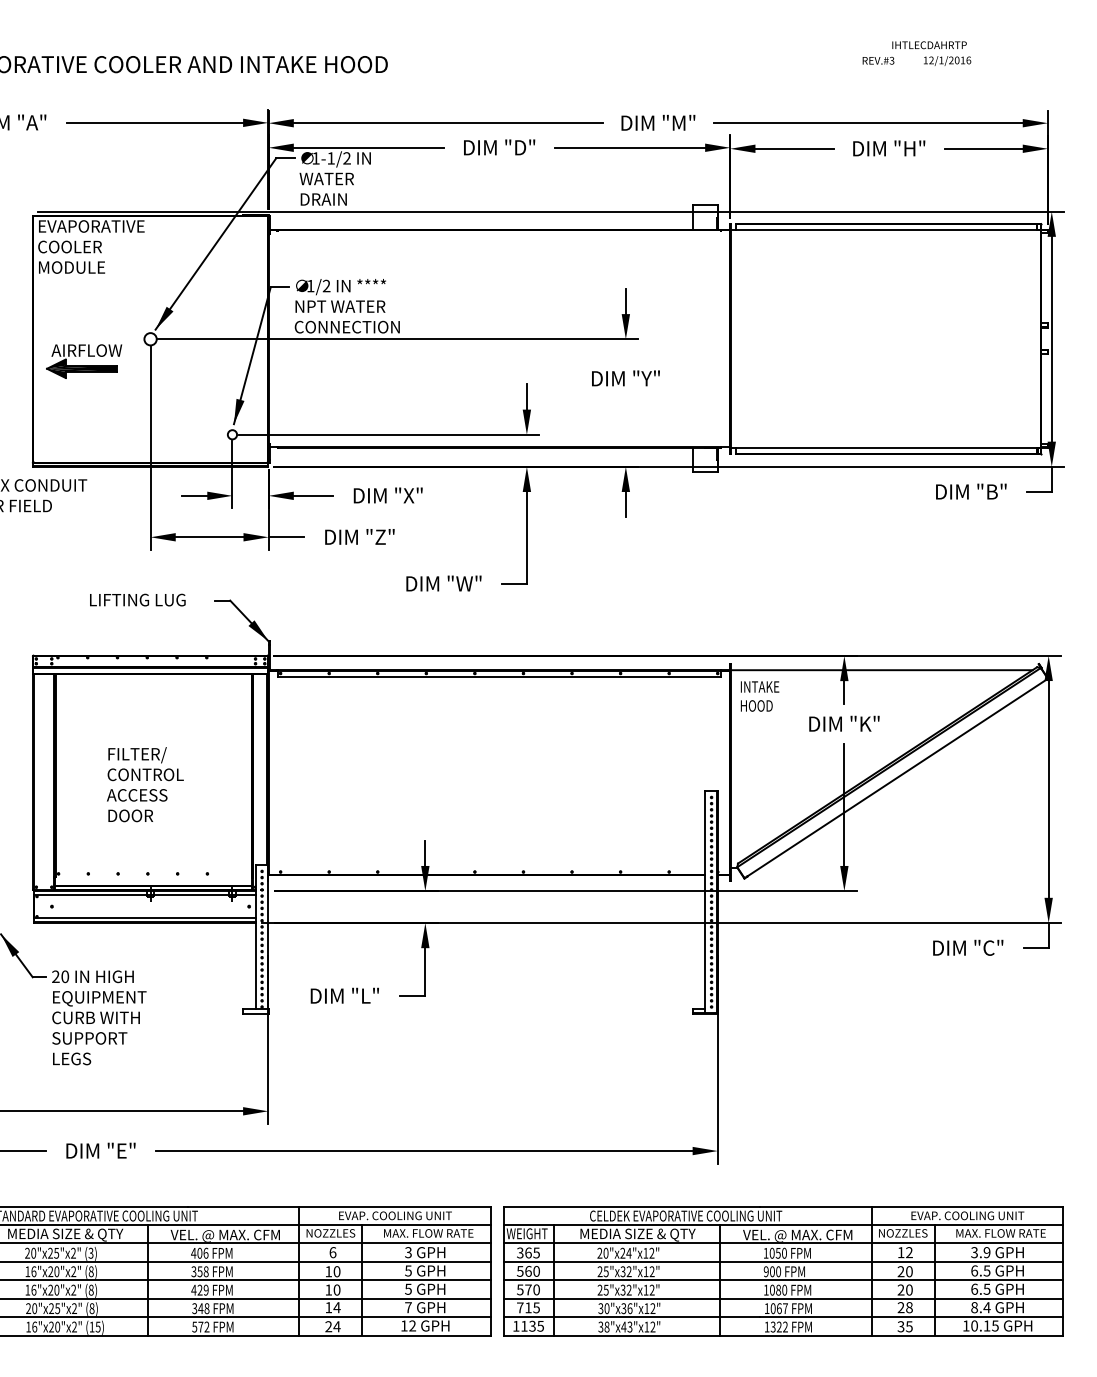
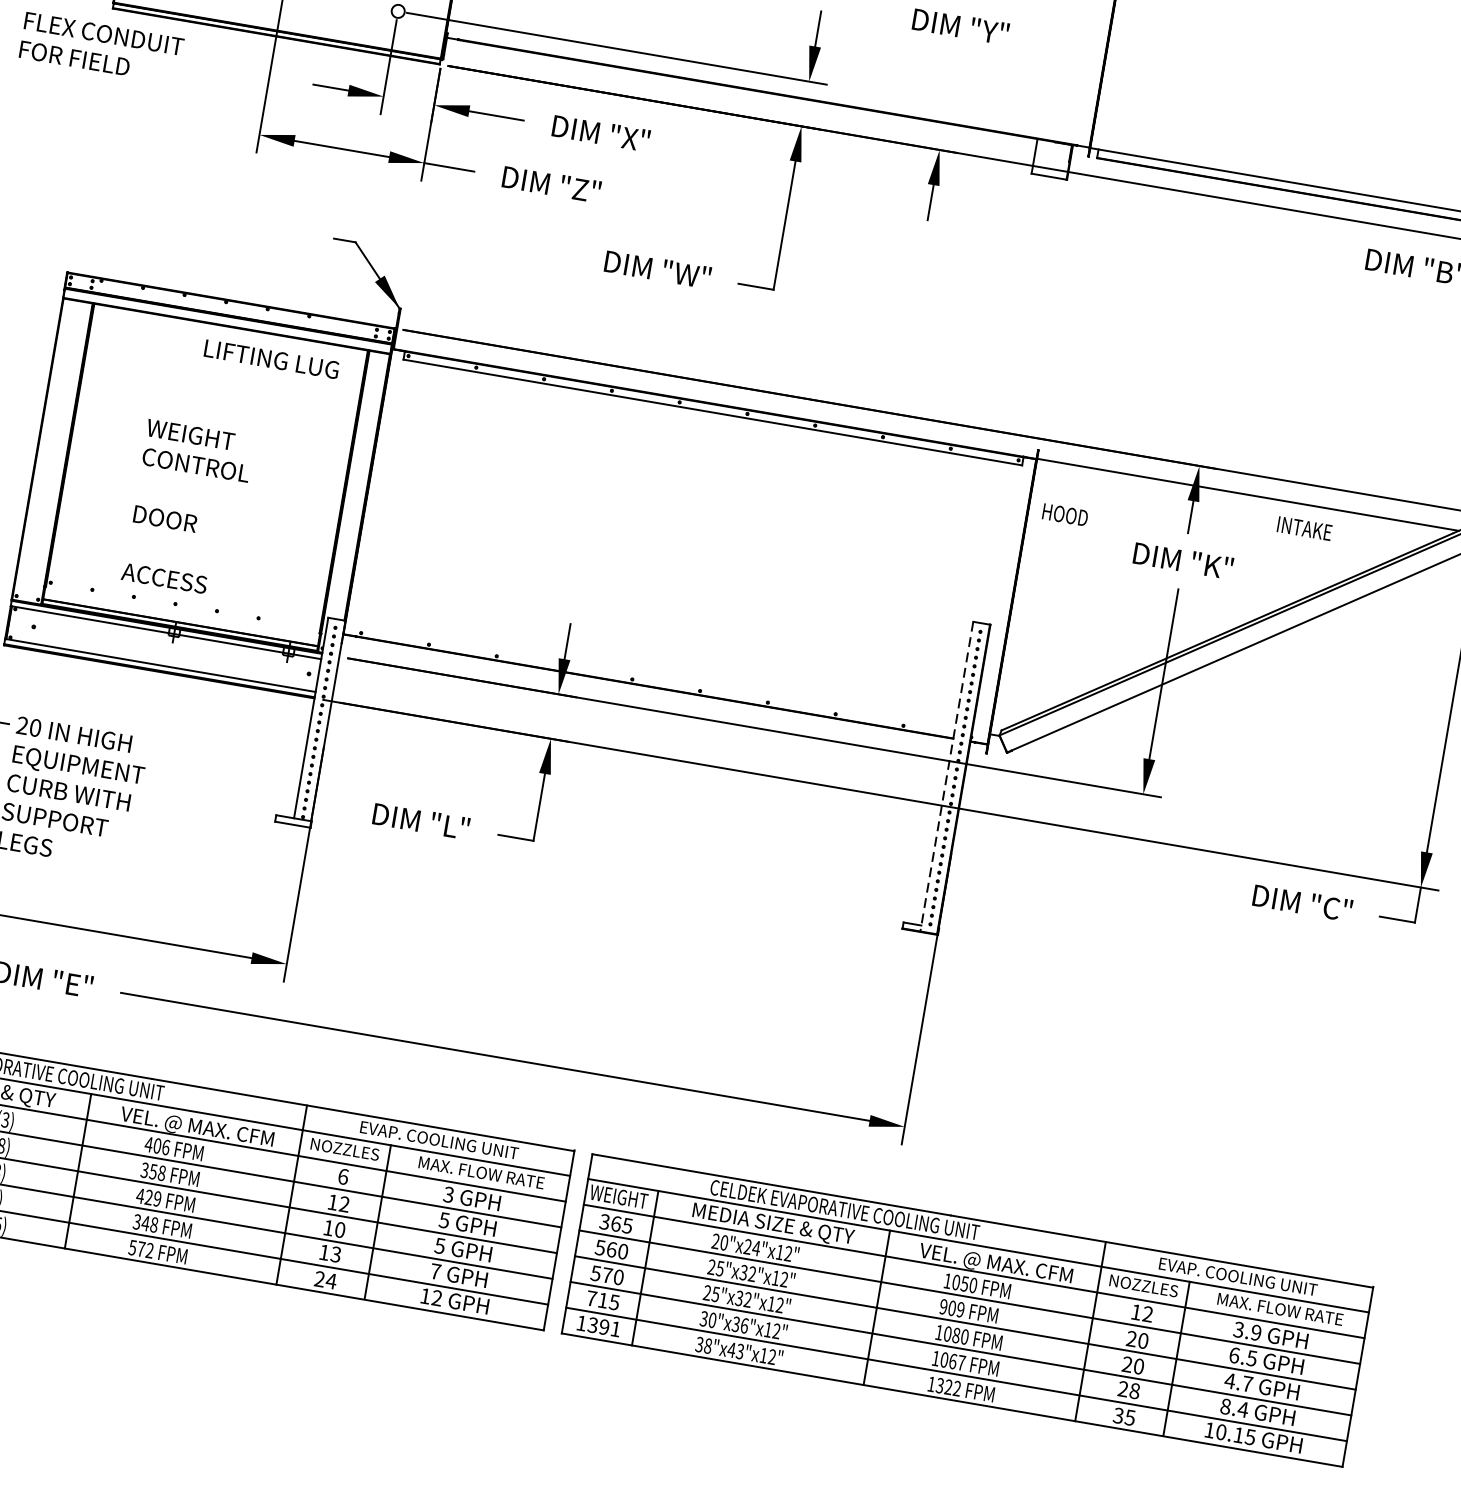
text: (137, 599) -> (271, 358), moved
text: (759, 686) -> (1304, 527), moved
text: (138, 755) -> (190, 436), FILTER/ -> WEIGHT
text: (137, 795) -> (164, 578), moved
line: (705, 902) -> (946, 777), solid -> dashed
text: (336, 1271) -> (343, 1203), 10 -> 12
text: (778, 1271) -> (960, 1309), 900 -> 909
text: (980, 1288) -> (1238, 1381), 6.5 -> 4.7
text: (336, 1307) -> (335, 1254), 14 -> 13
text: (532, 1325) -> (604, 1326), 1135 -> 1391

